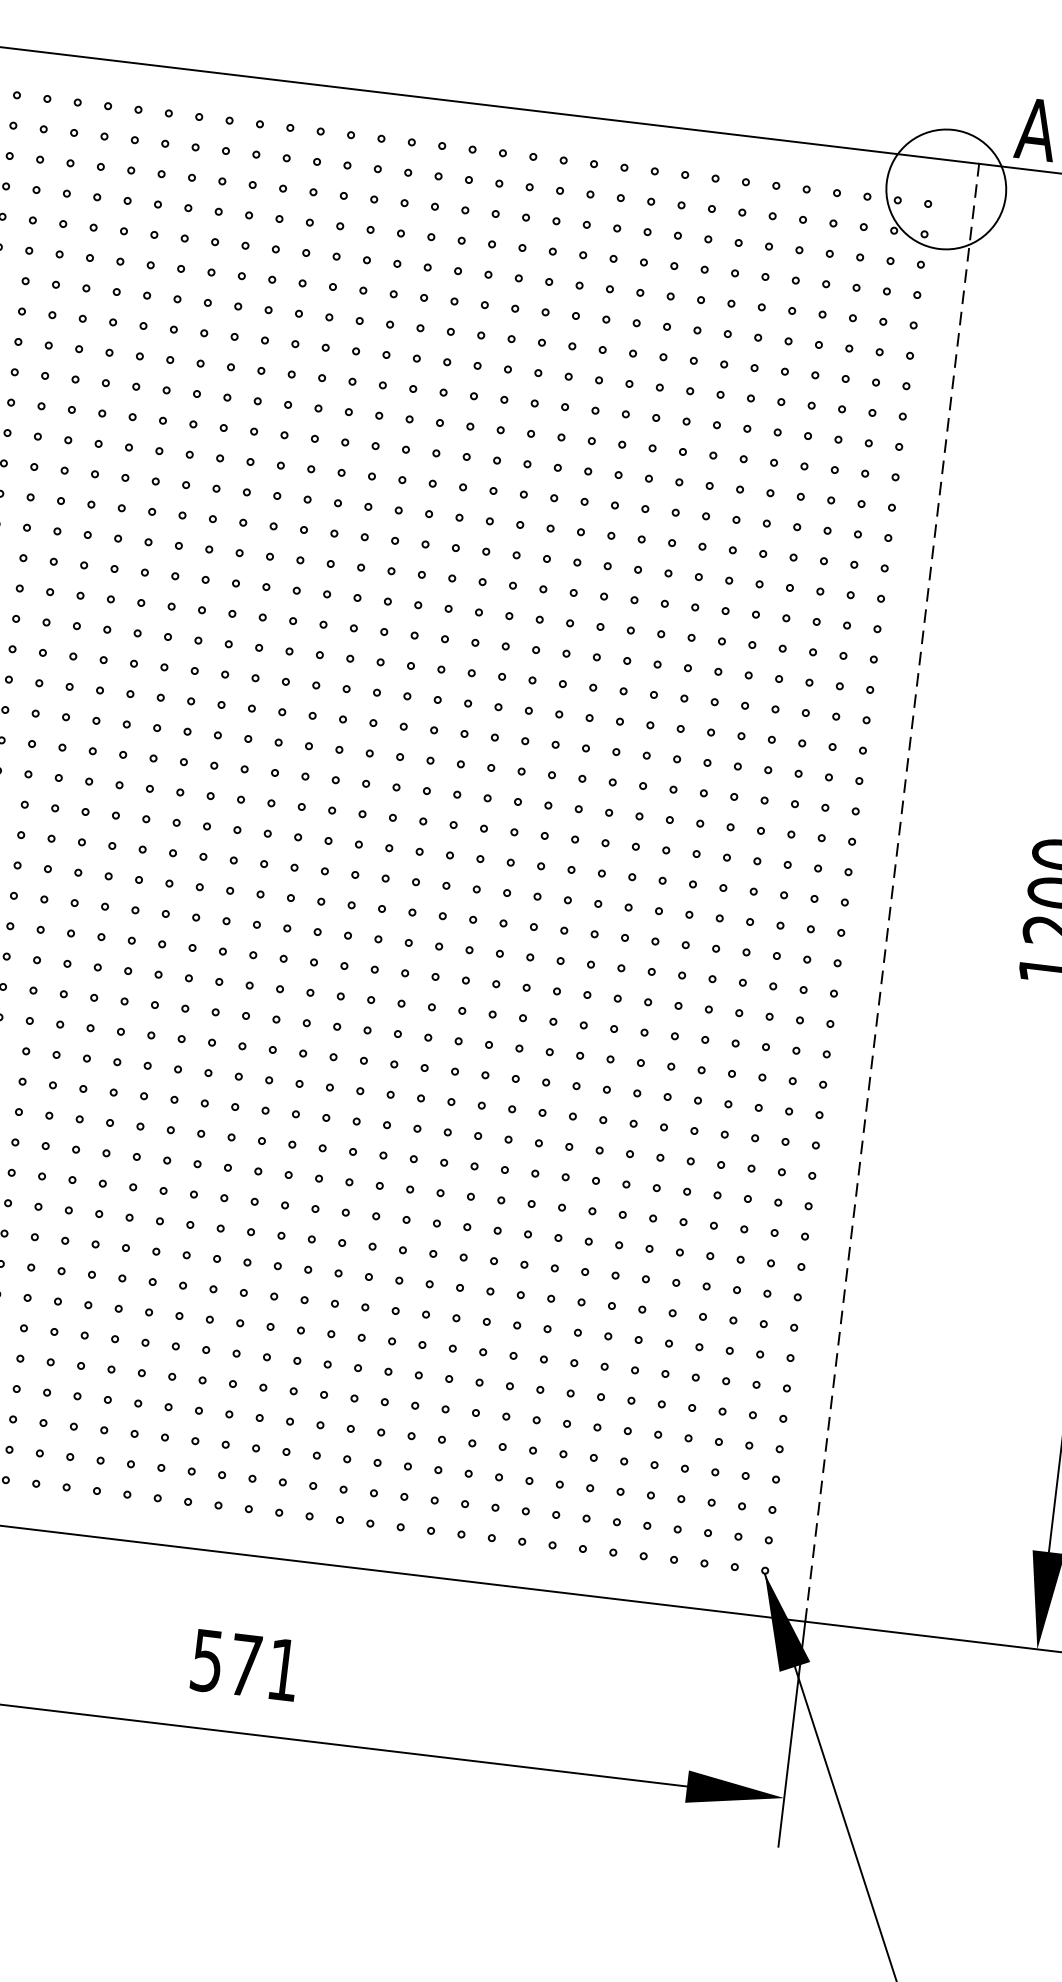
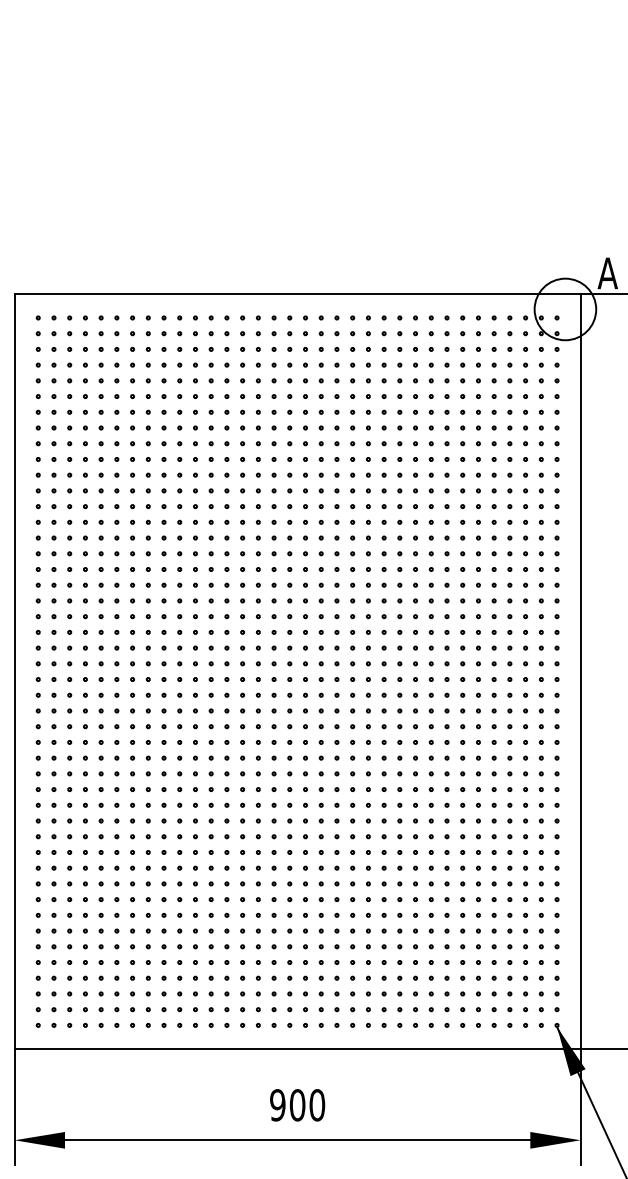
line: (891, 892) -> (580, 671), dashed -> solid
text: (245, 1665) -> (297, 1105), 571 -> 900

